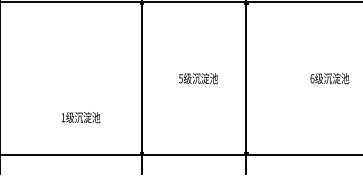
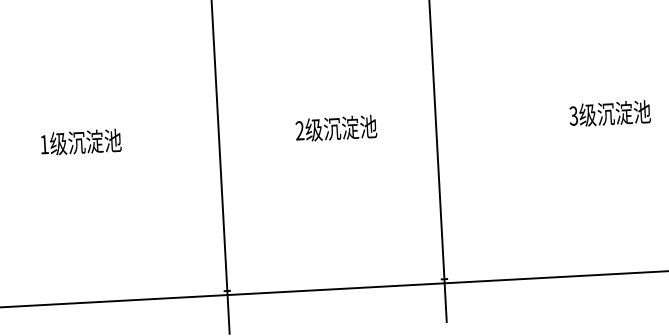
text: (180, 78) -> (298, 130), 5 -> 2
text: (312, 78) -> (573, 115), 6 -> 3
text: (80, 117) -> (80, 142), moved

